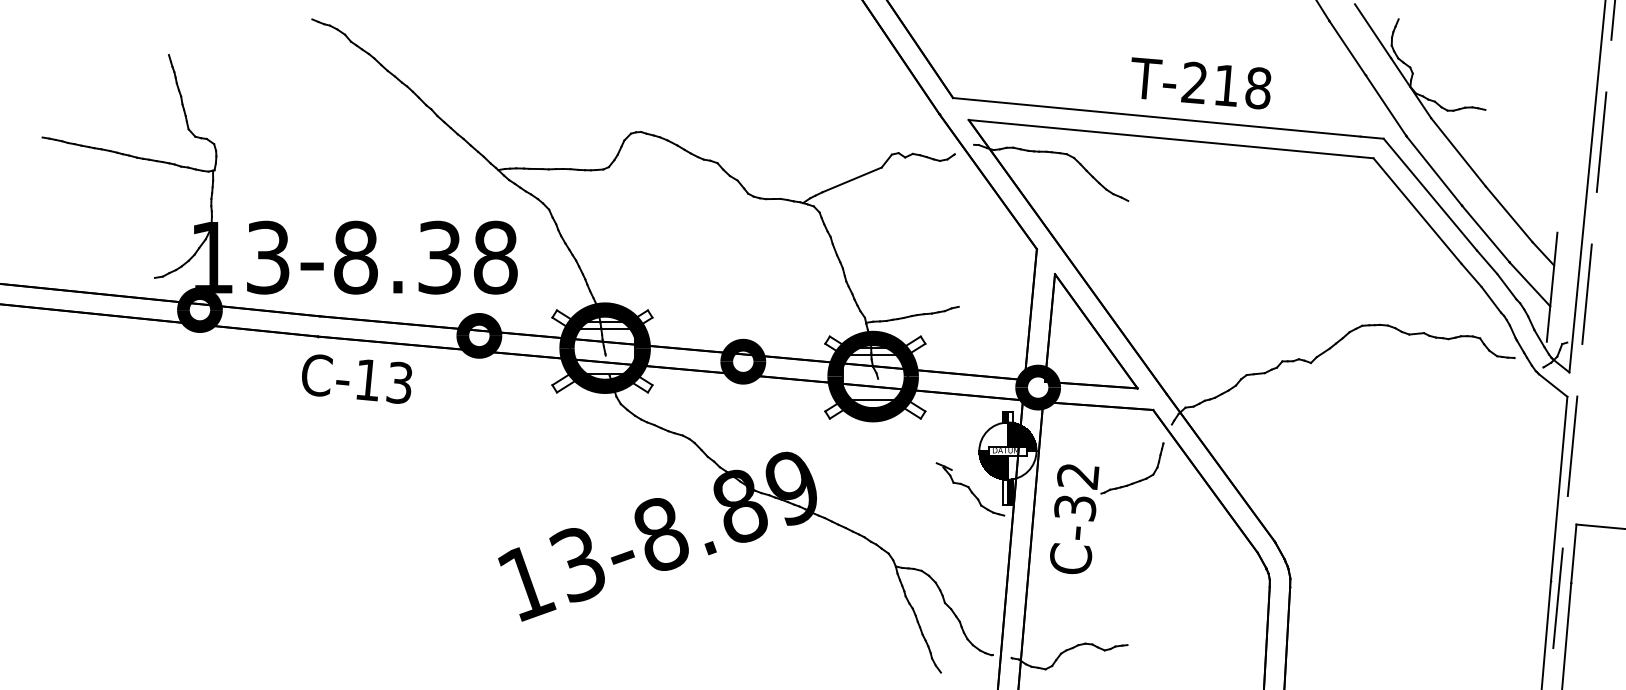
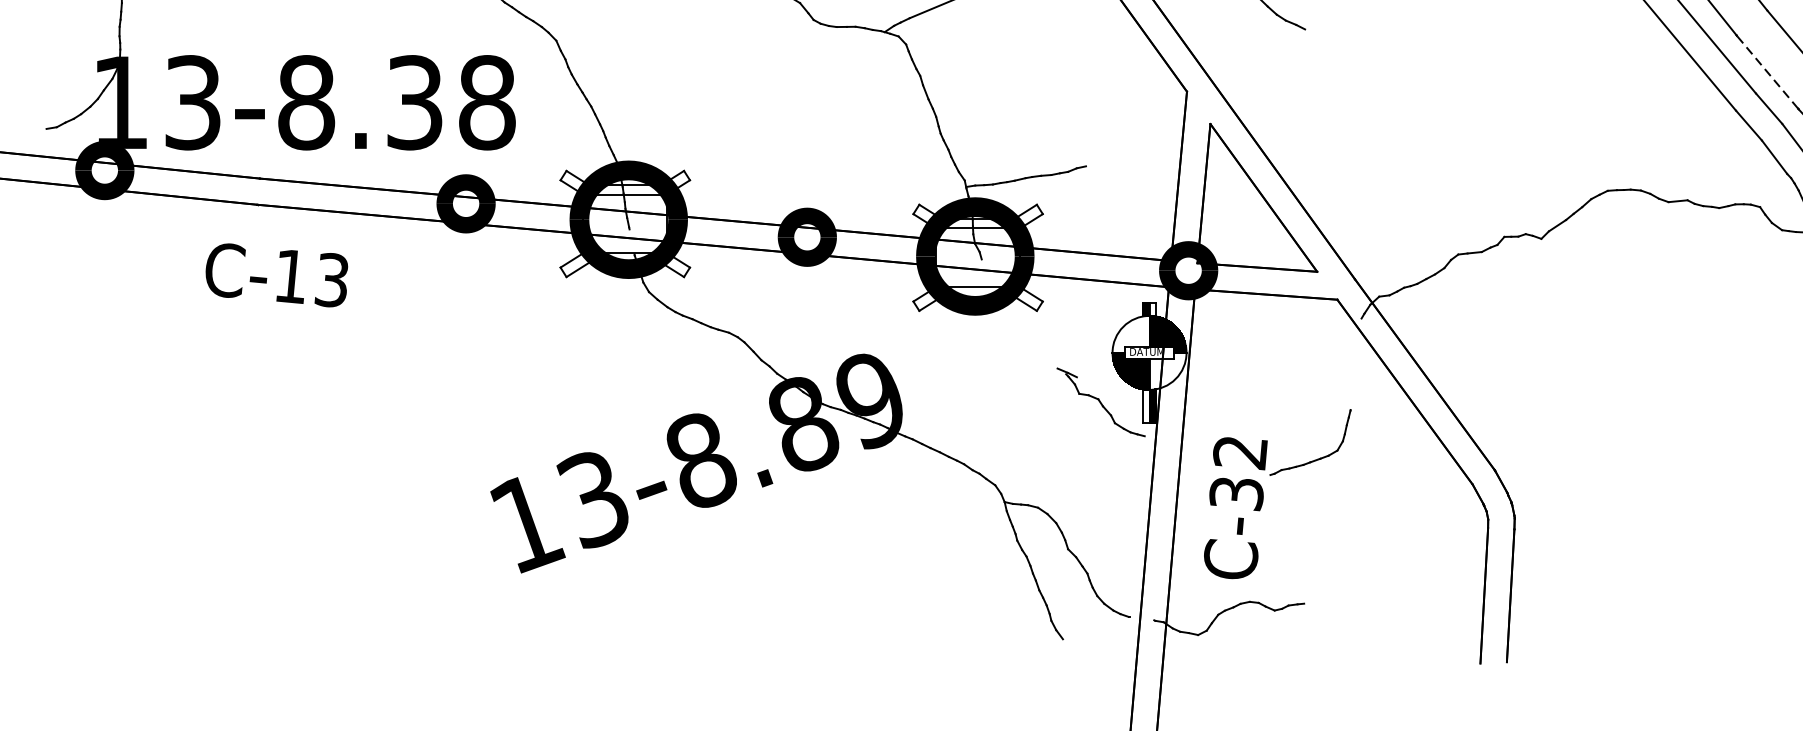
line: (1485, 234) -> (1767, 72), solid -> dashed
text: (356, 378) -> (276, 274), moved
part: (1096, 508) -> (1264, 494), moved

